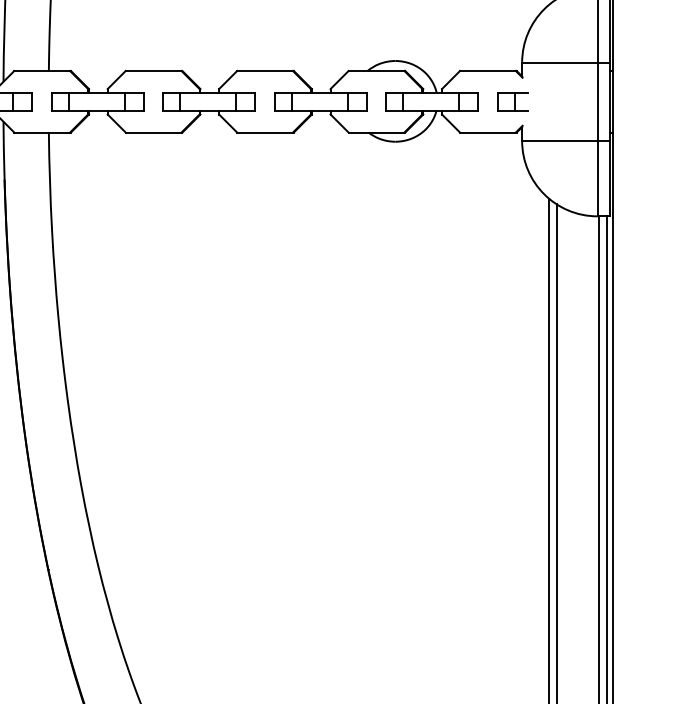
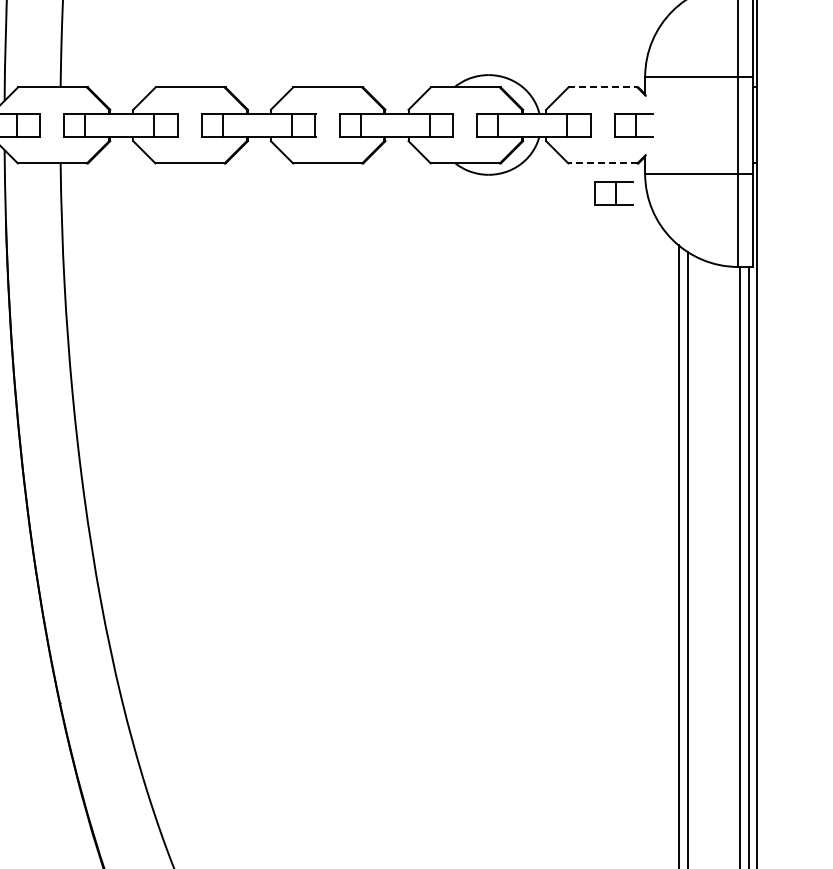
line: (488, 71) -> (603, 87), solid -> dashed
line: (487, 132) -> (602, 163), solid -> dashed
part: (496, 156) -> (613, 193), added

